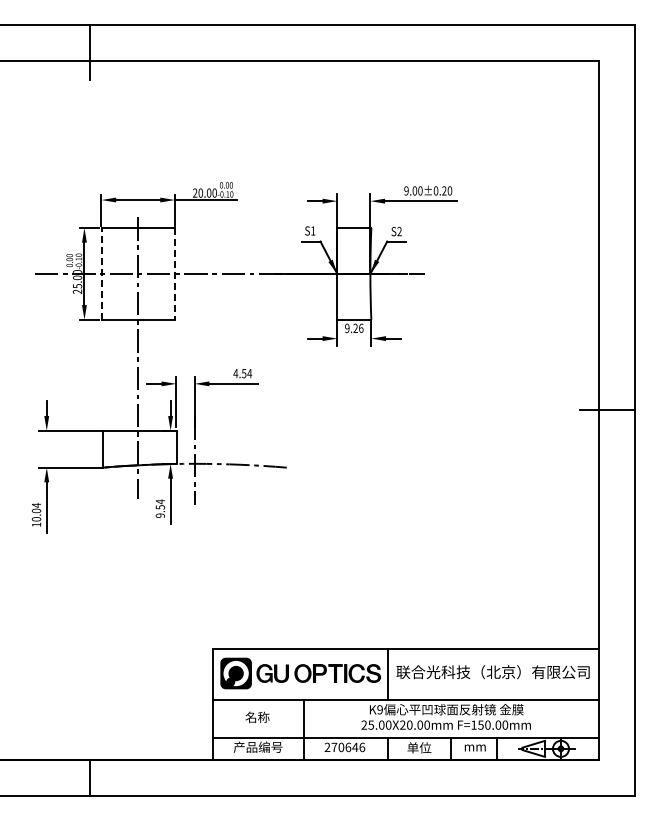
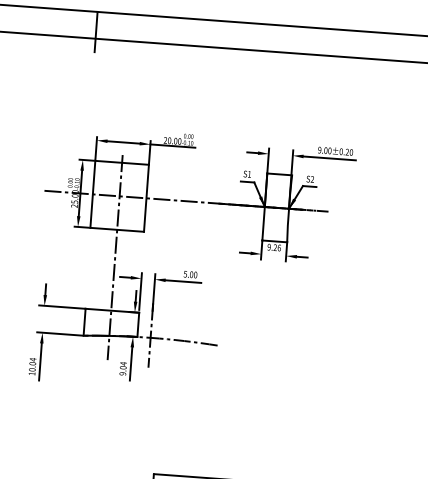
line: (101, 273) -> (92, 194), dashed -> solid
line: (175, 273) -> (146, 198), dashed -> solid
text: (242, 373) -> (190, 274), 4.54 -> 5.00
text: (159, 507) -> (122, 367), 9.54 -> 9.04

